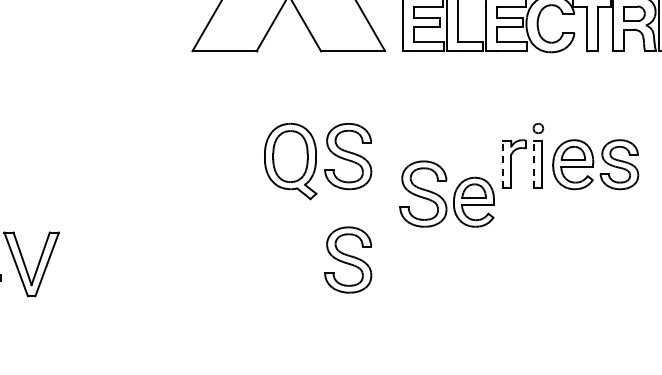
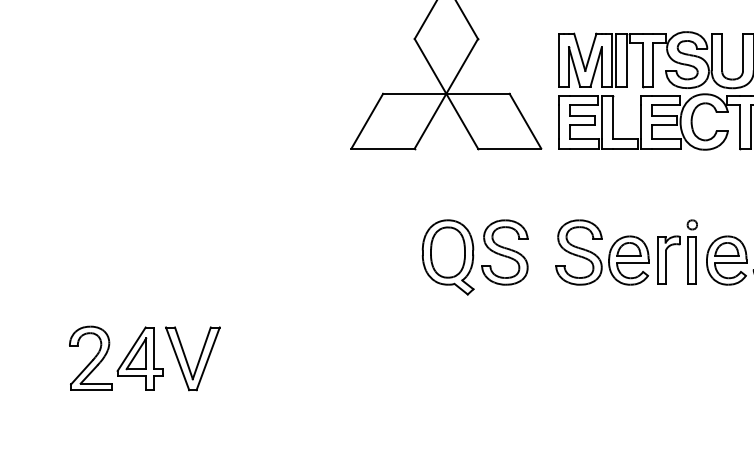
line: (503, 164) -> (657, 260), dashed -> solid
line: (534, 164) -> (688, 260), dashed -> solid
part: (447, 194) -> (602, 252), moved
part: (347, 260) -> (504, 354), removed

